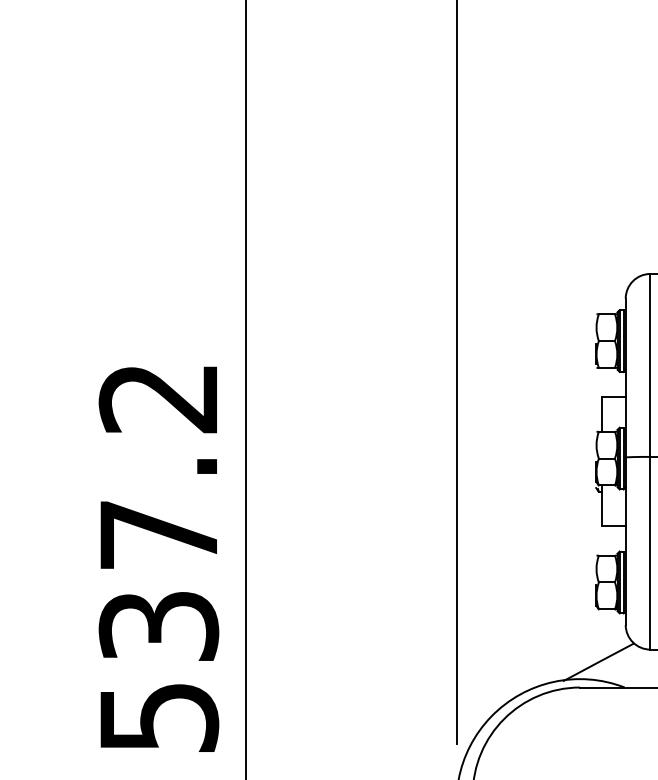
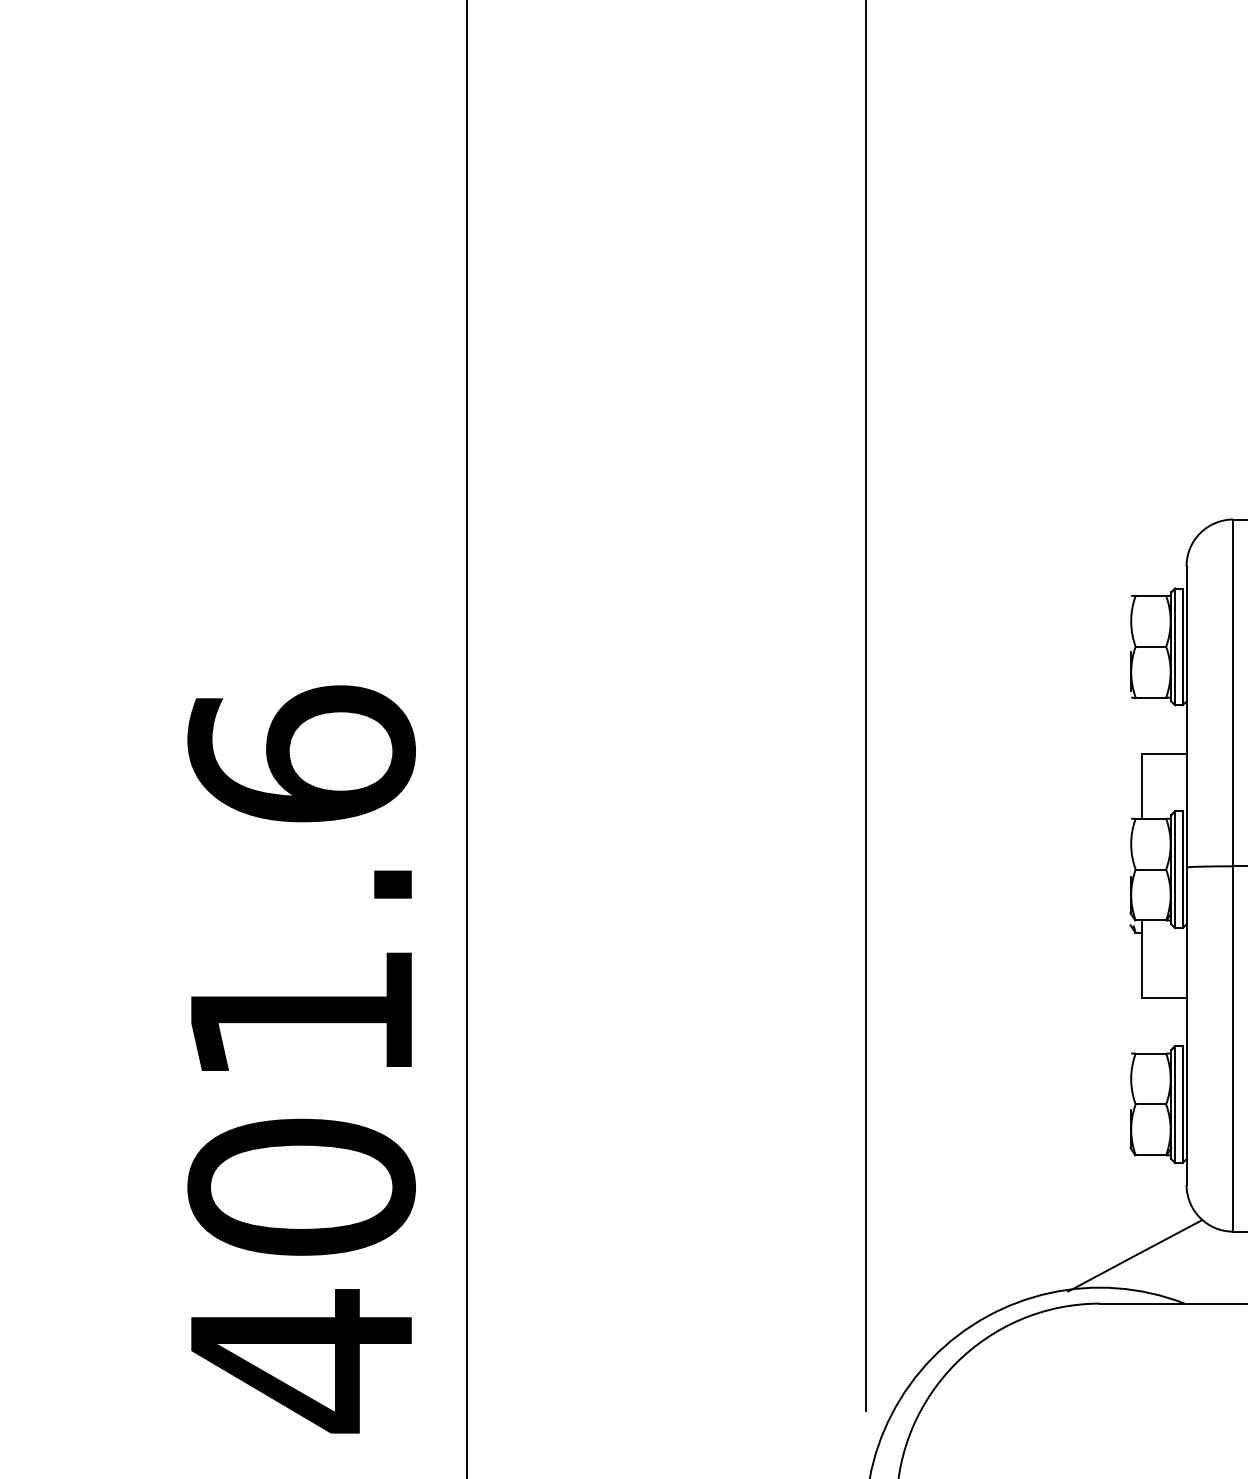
text: (158, 558) -> (300, 1058), 537.2 -> 401.6

